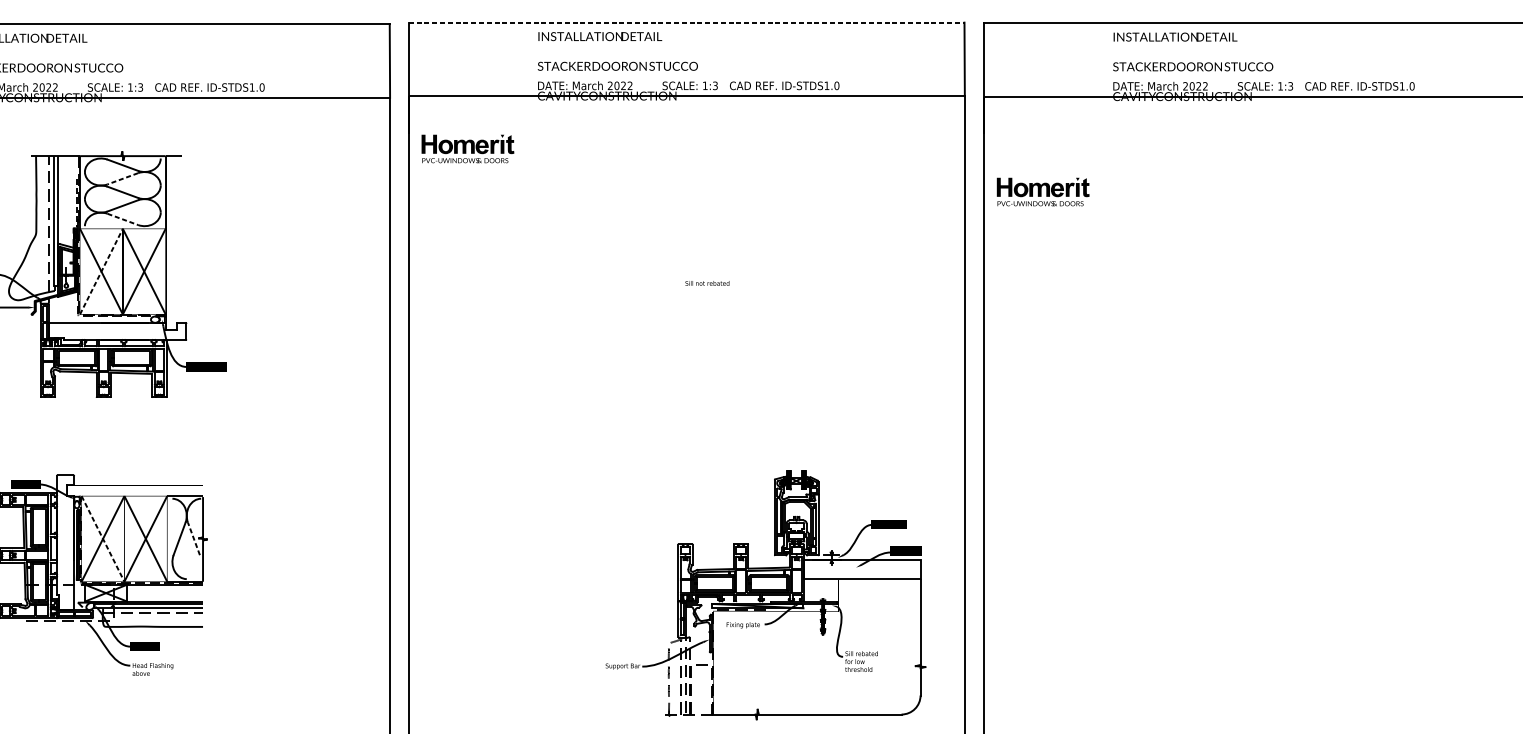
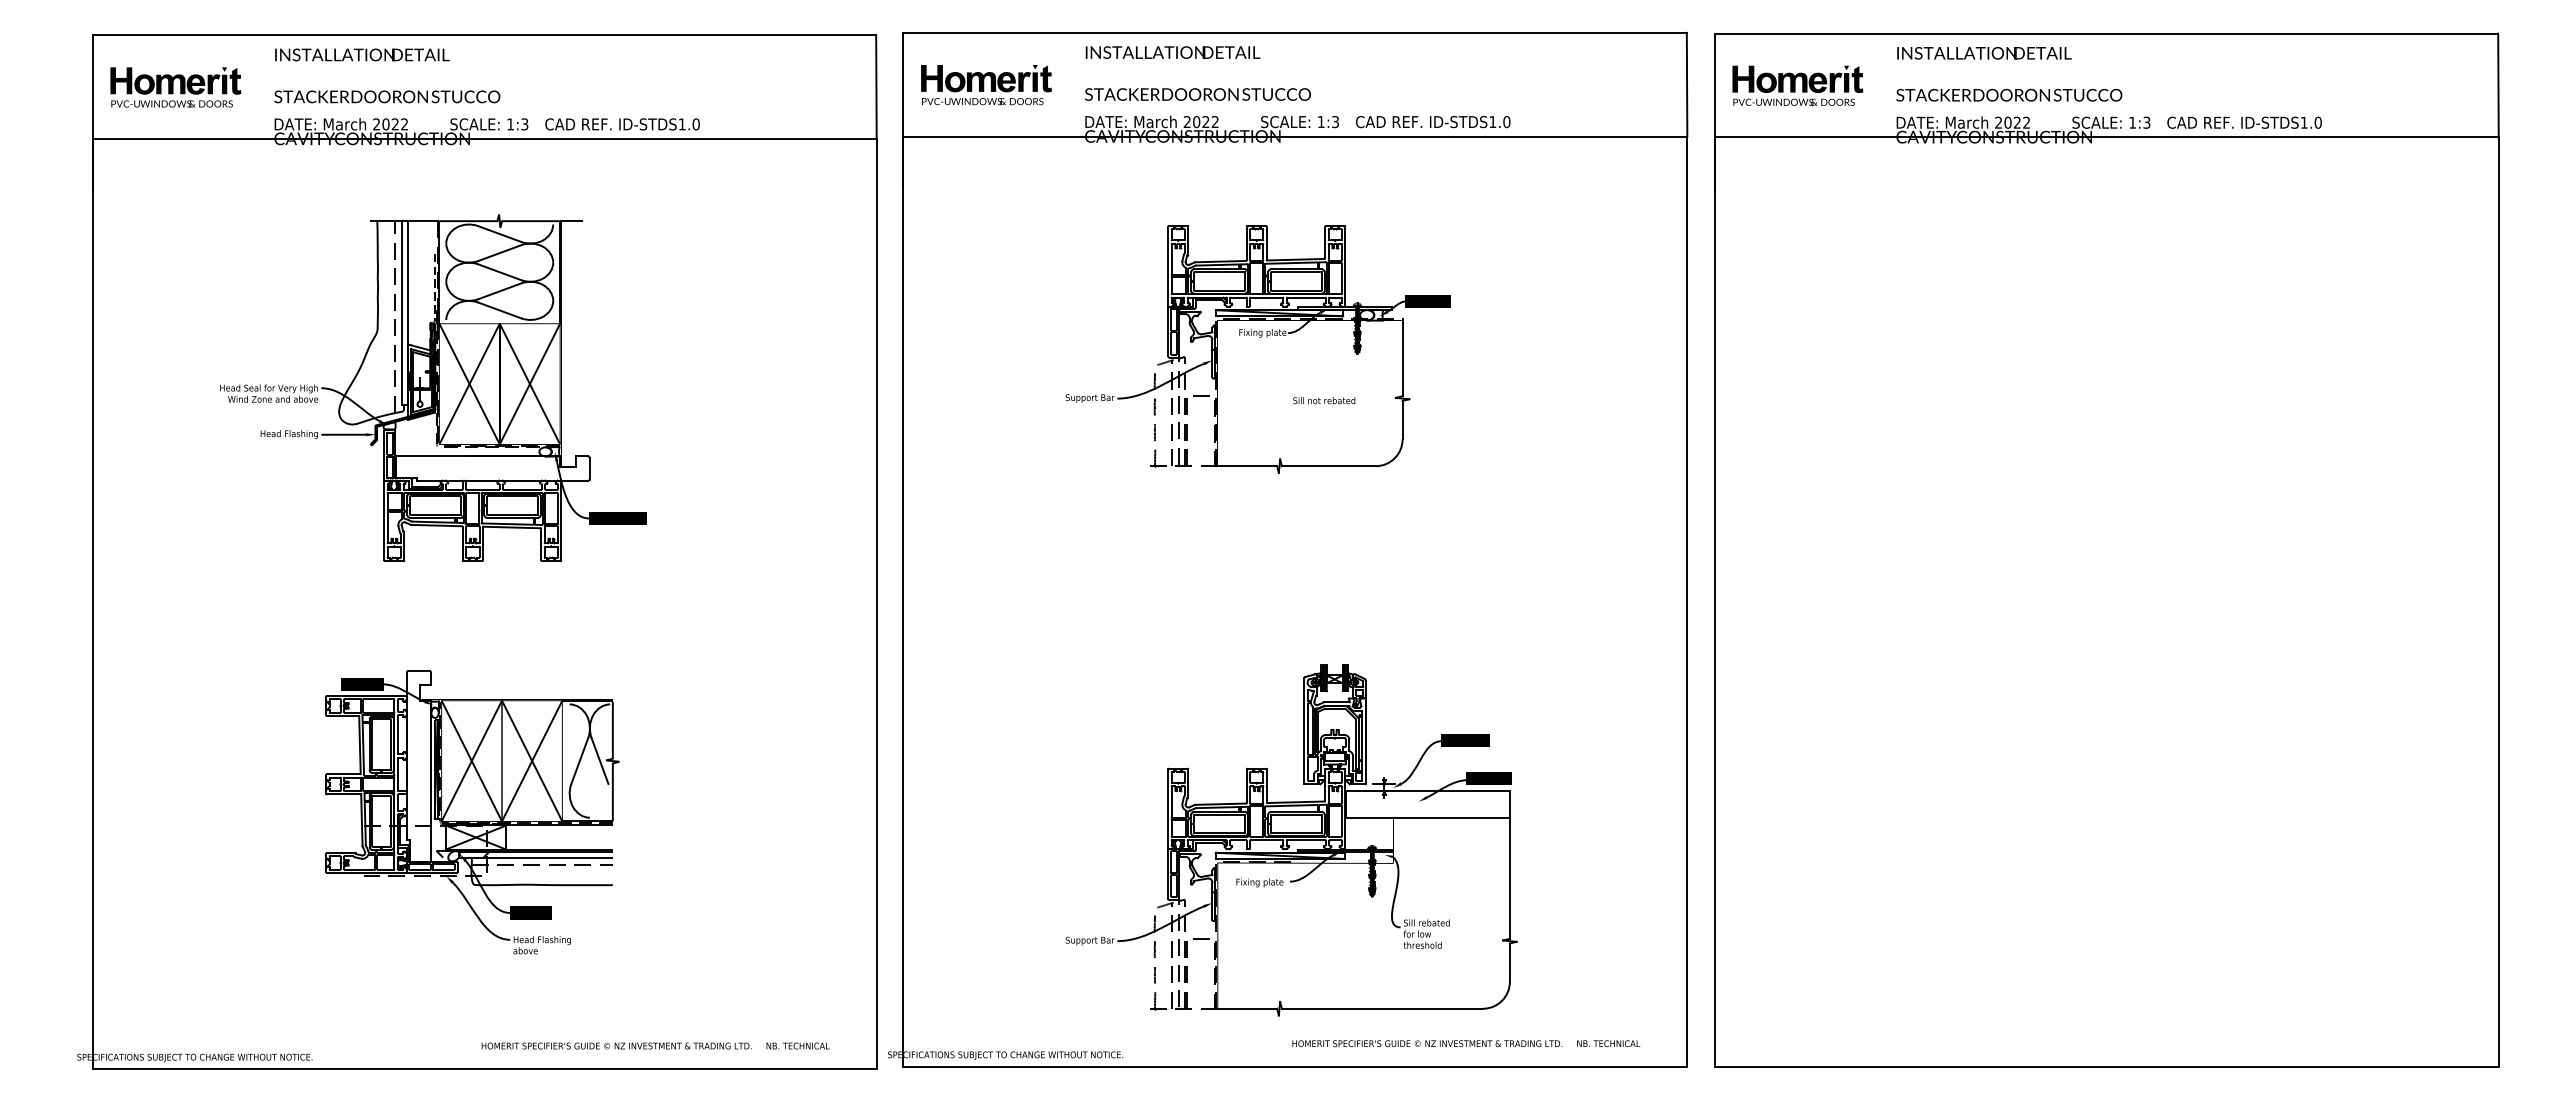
line: (686, 22) -> (1294, 32), dashed -> solid
part: (467, 149) -> (986, 85), moved
line: (122, 179) -> (499, 253), dashed -> solid
part: (1042, 191) -> (1797, 85), moved
line: (123, 219) -> (500, 310), dashed -> solid
part: (660, 247) -> (1257, 349), added
line: (101, 271) -> (469, 383), dashed -> solid
line: (193, 538) -> (599, 760), dashed -> solid
line: (103, 539) -> (472, 761), dashed -> solid
part: (765, 595) -> (1291, 840), moved

